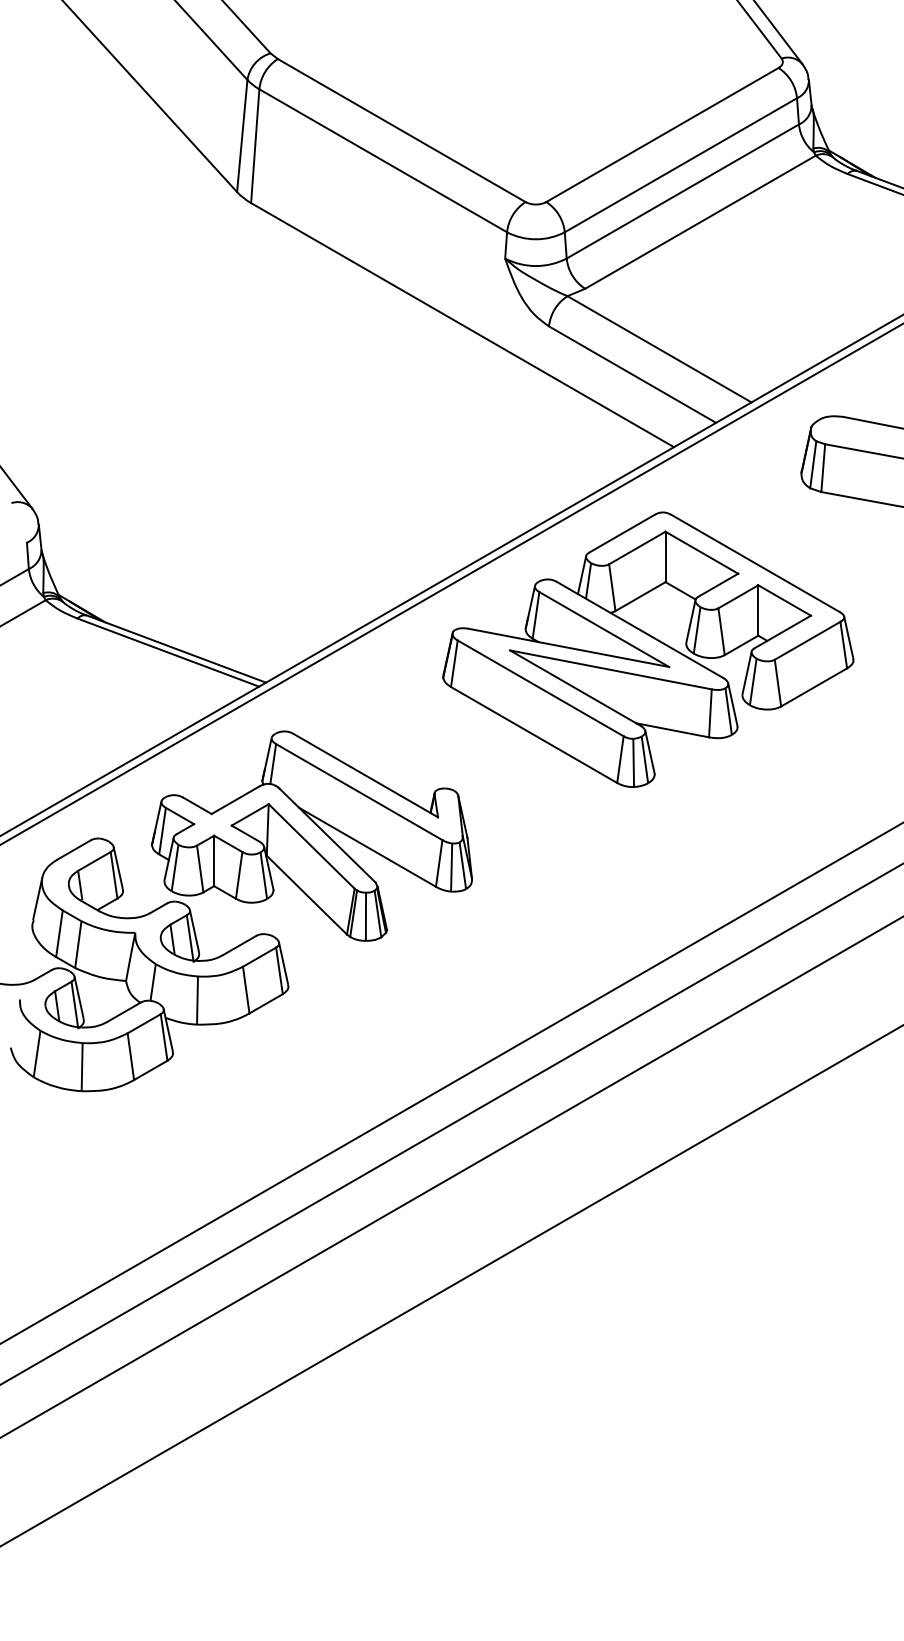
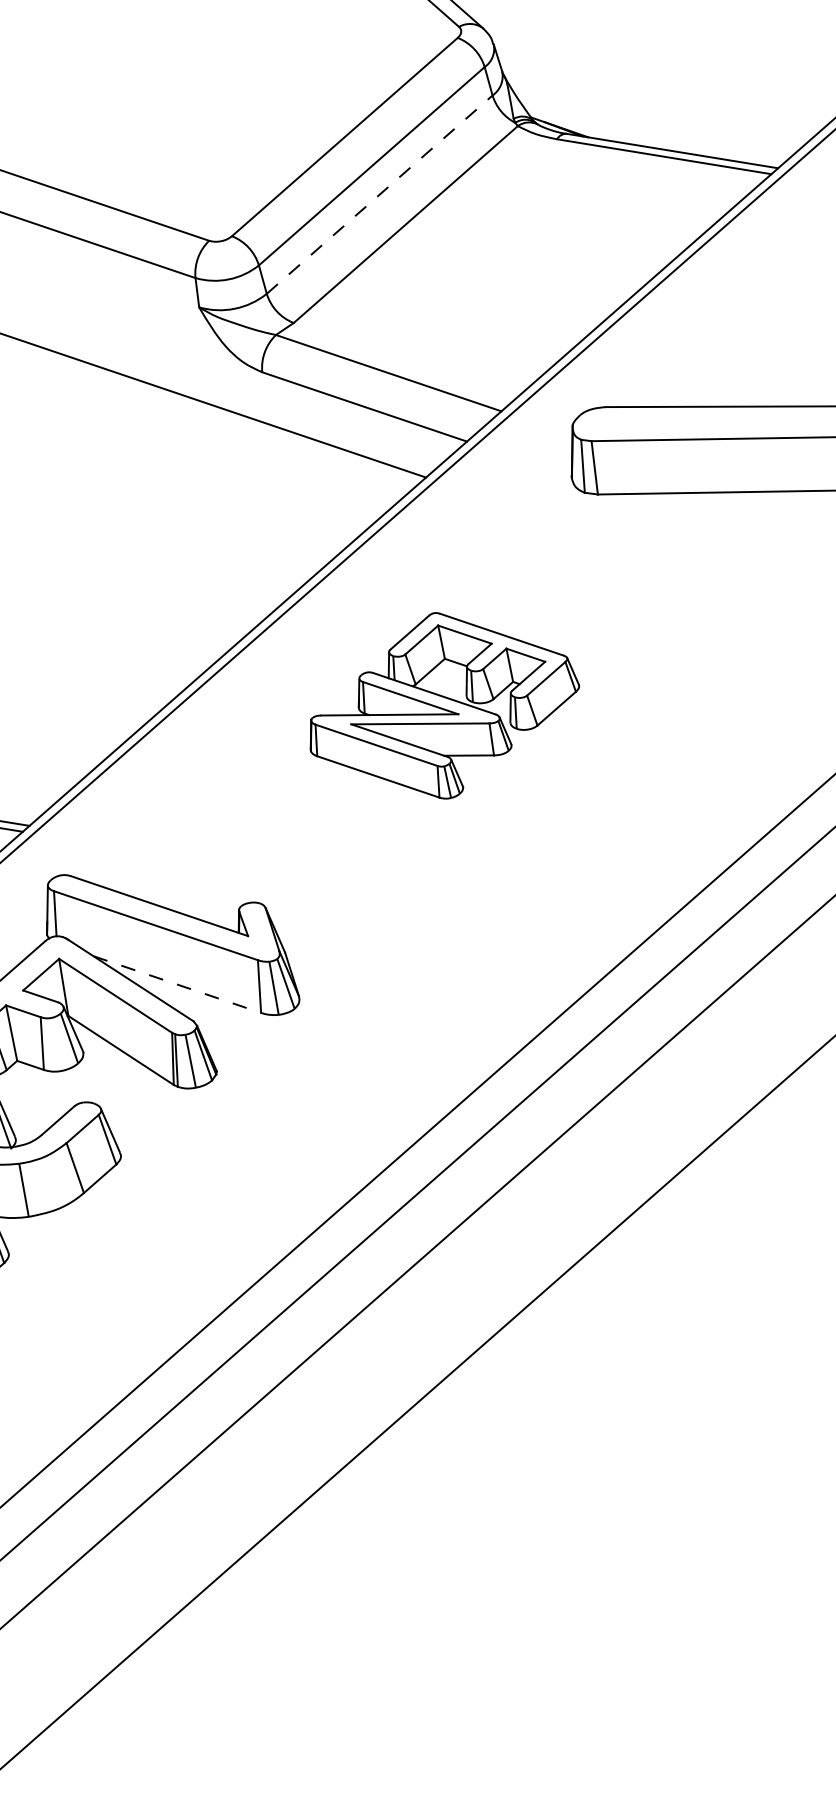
line: (683, 191) -> (380, 194), solid -> dashed
part: (648, 649) -> (442, 705), size x0.6
line: (367, 847) -> (177, 984), solid -> dashed

